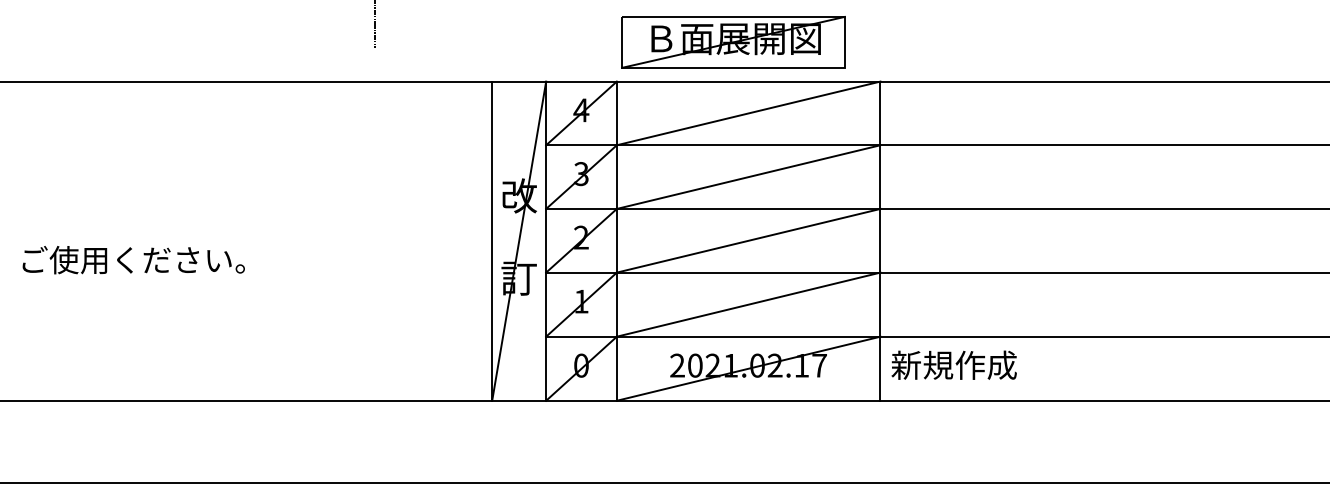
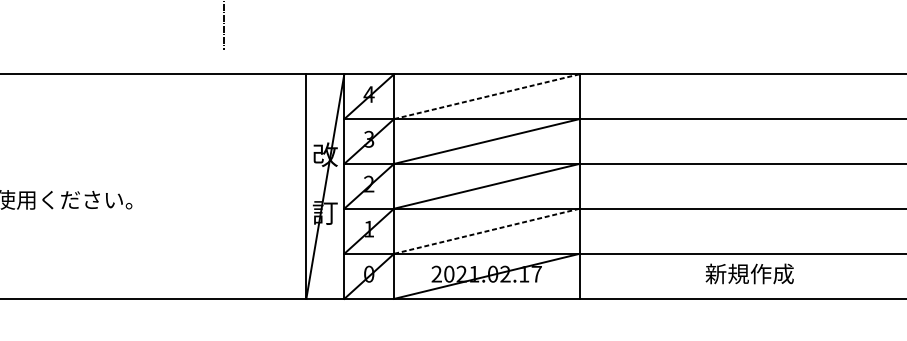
part: (733, 42) -> (476, 46), removed
line: (748, 113) -> (486, 96), solid -> dashed
line: (748, 304) -> (486, 231), solid -> dashed
text: (953, 364) -> (749, 273), moved

